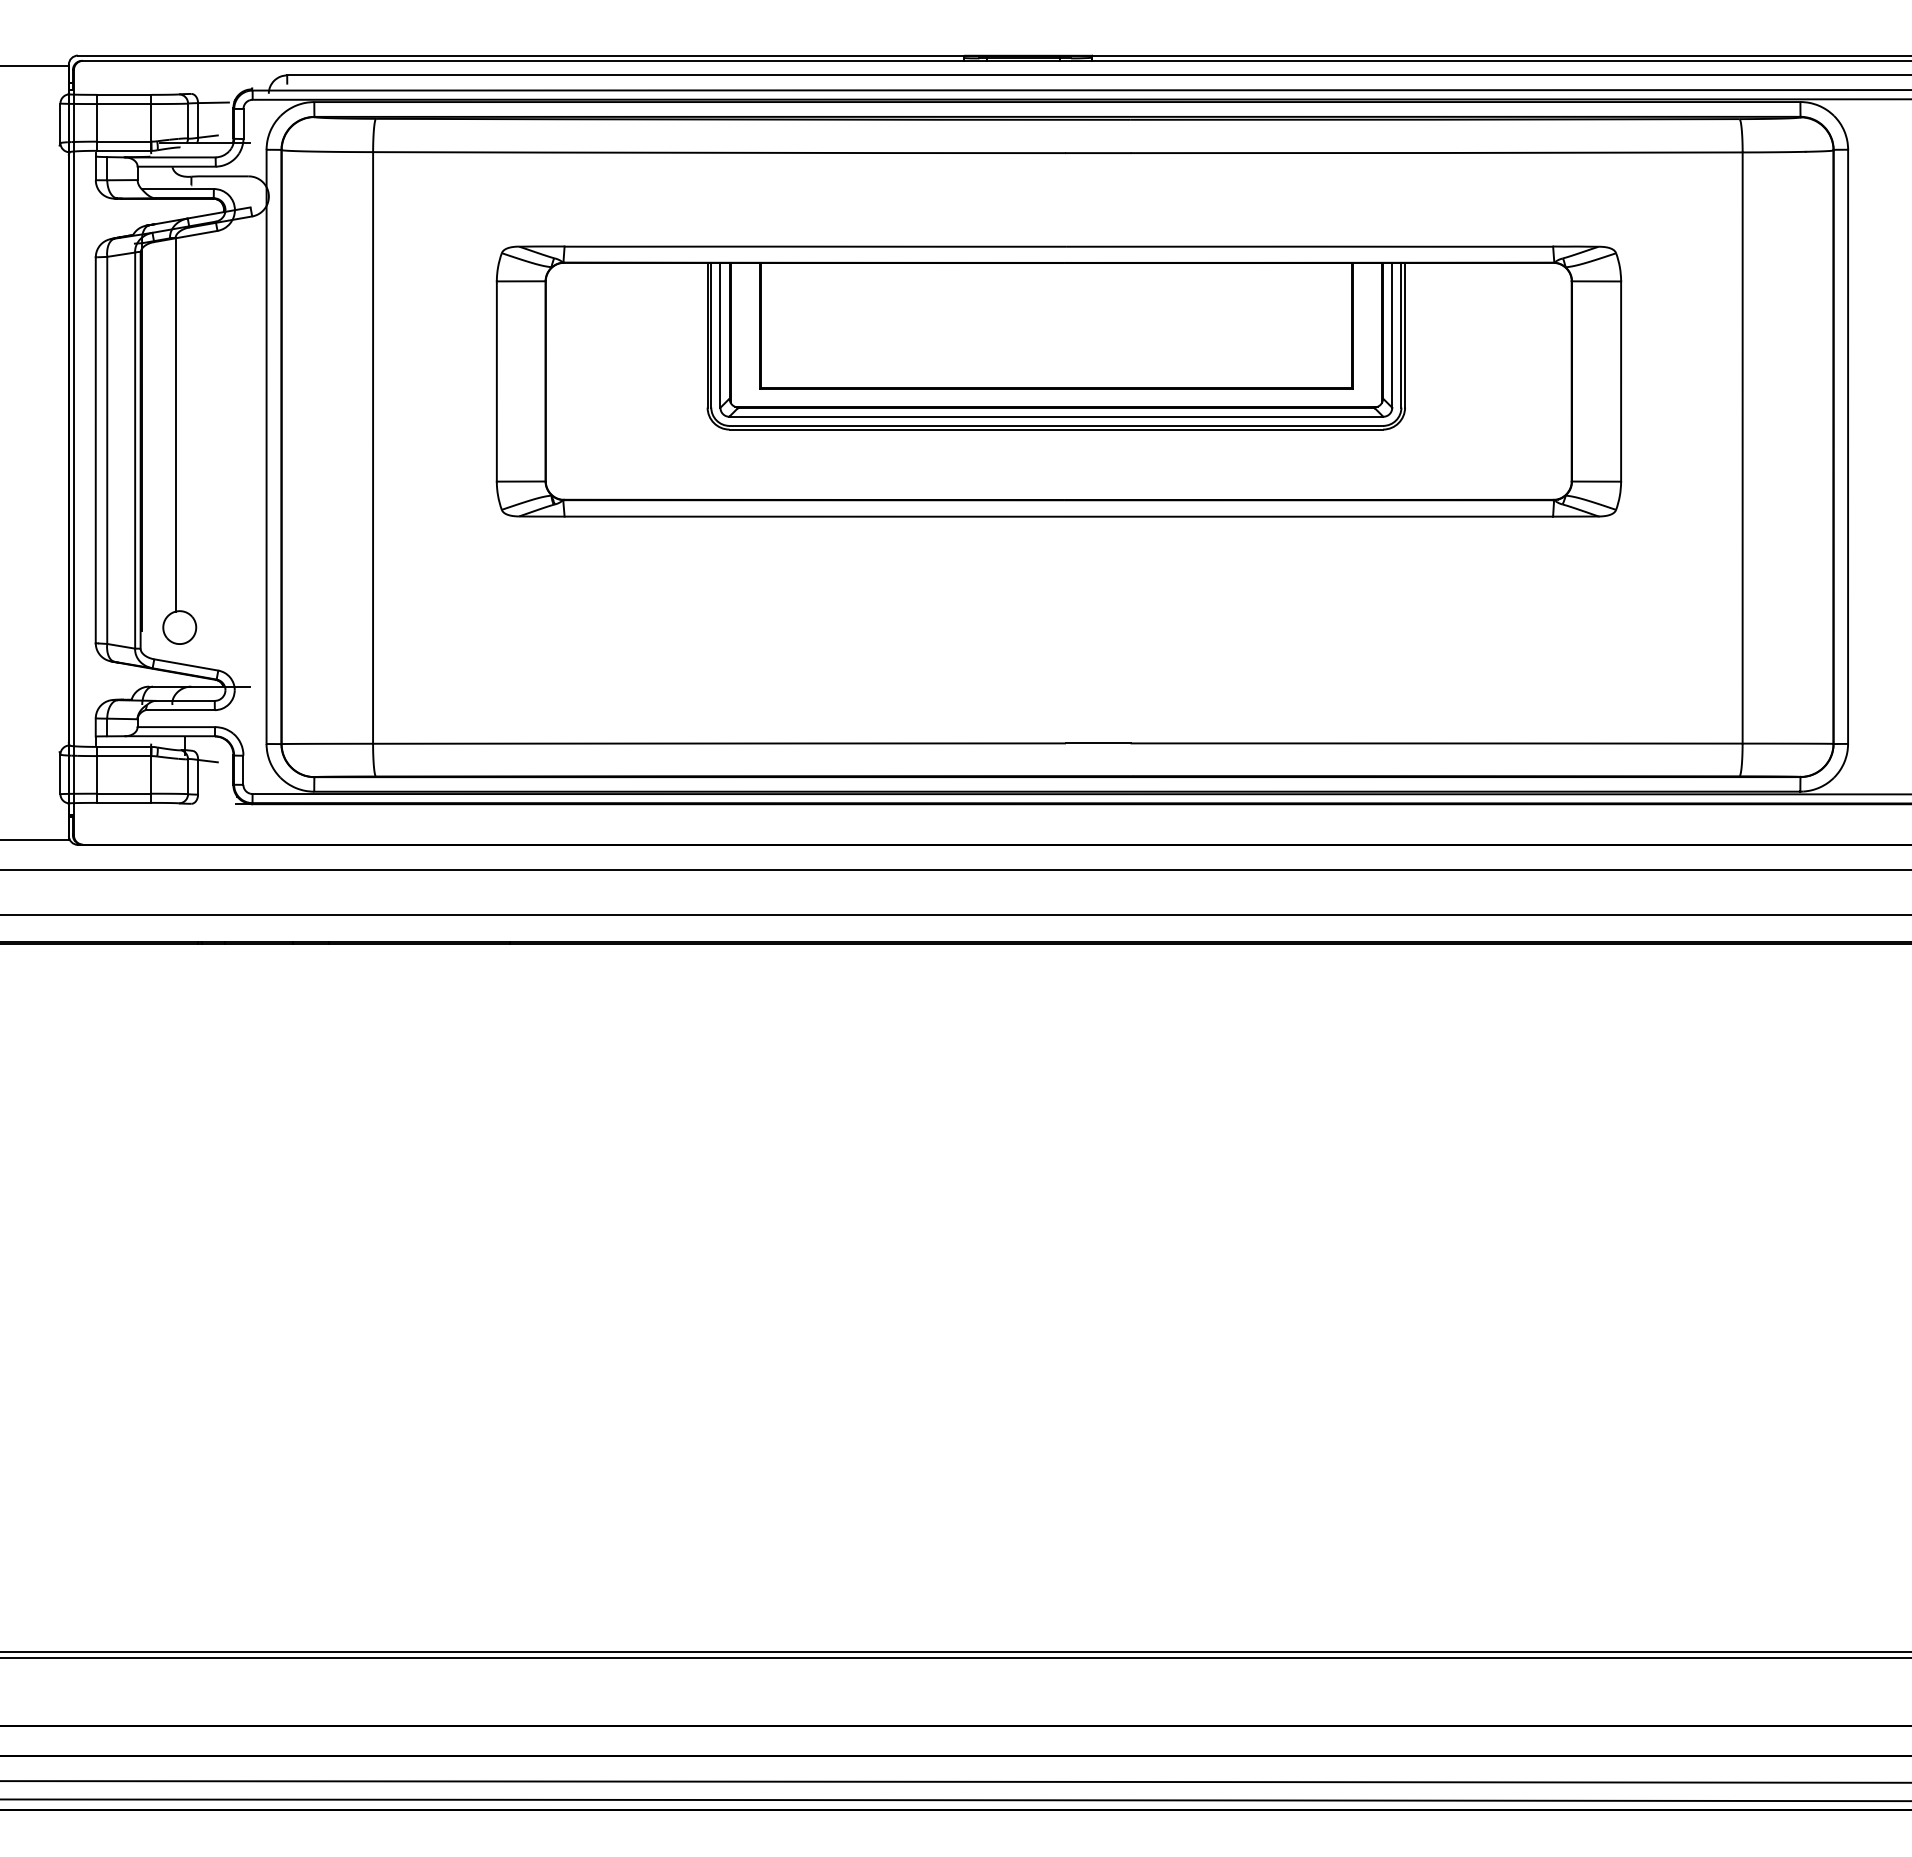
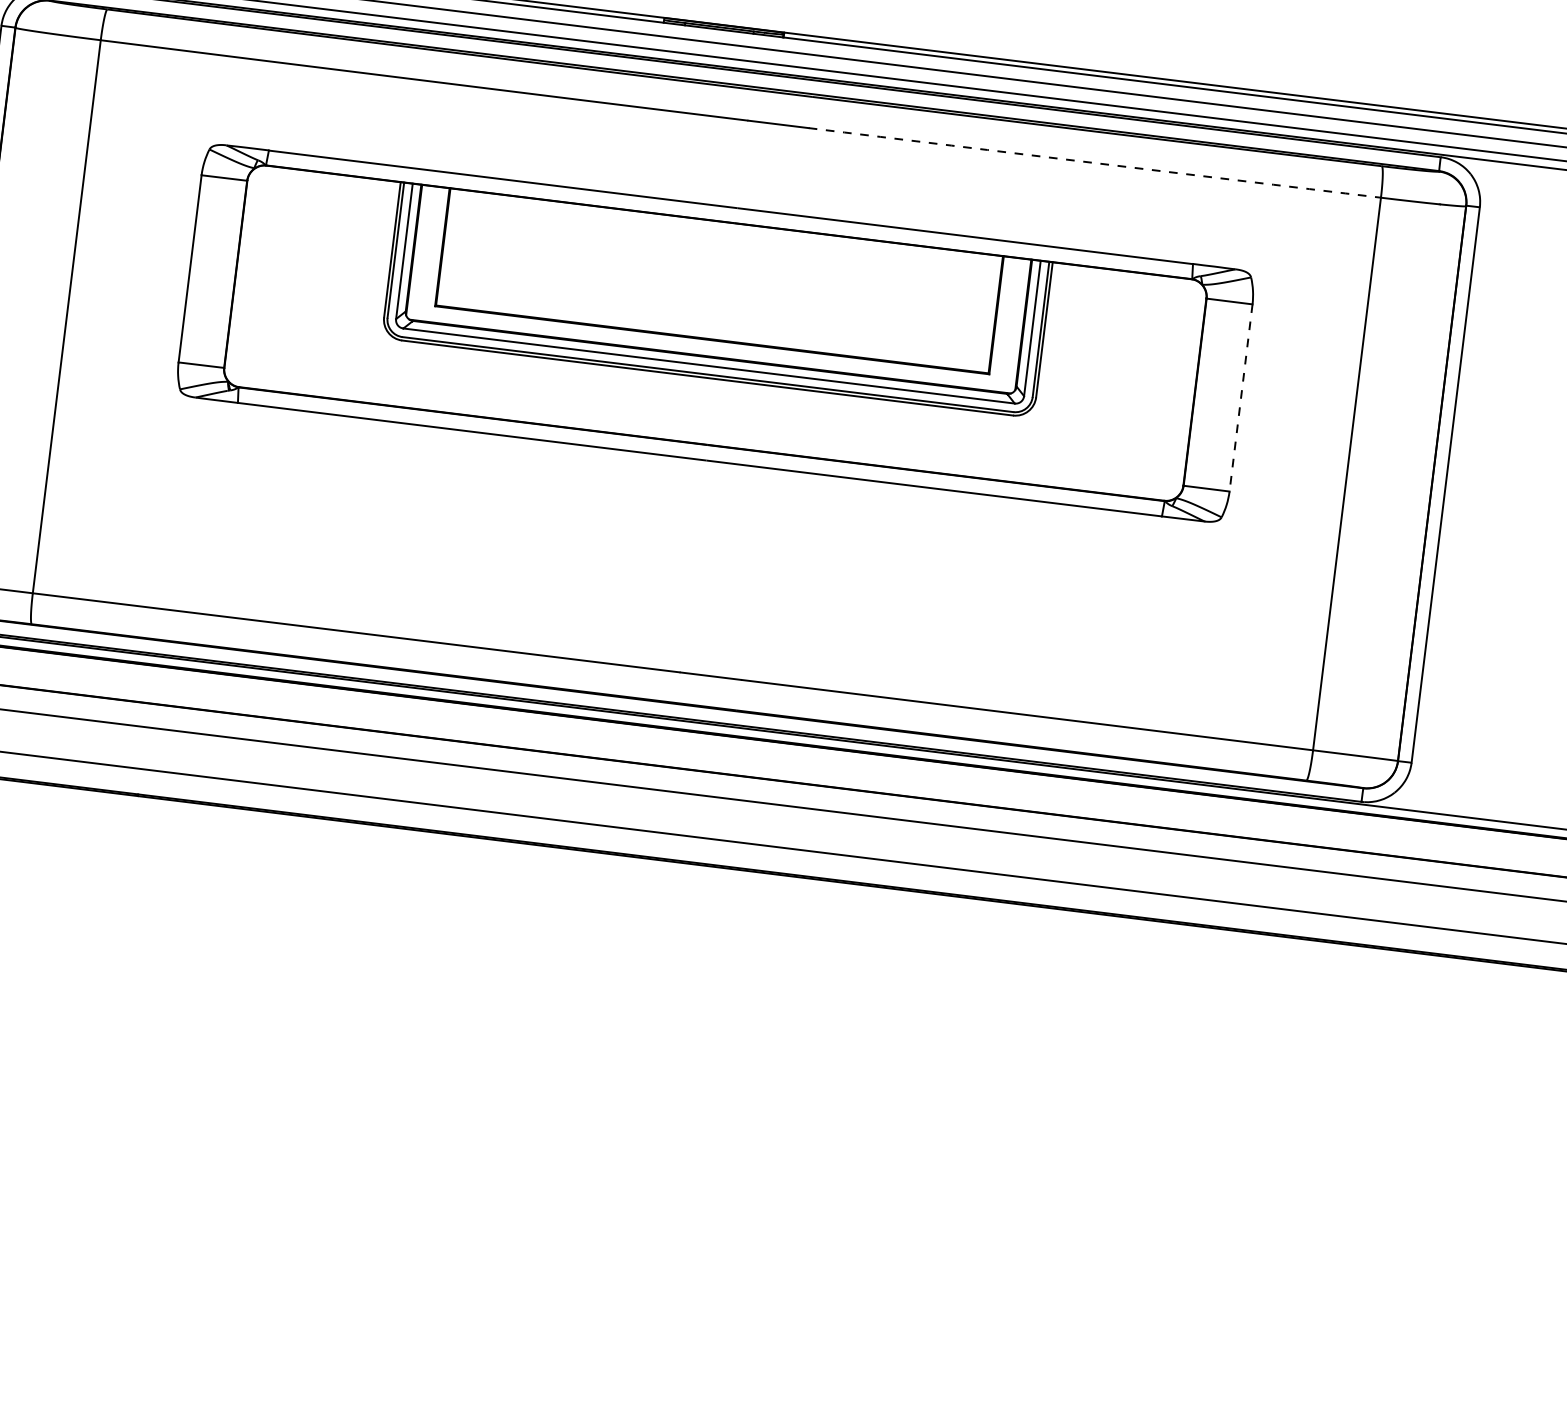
arc: (1436, 152) -> (1094, 162), solid -> dashed
line: (1621, 382) -> (1241, 398), solid -> dashed

